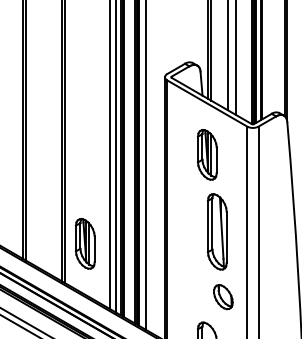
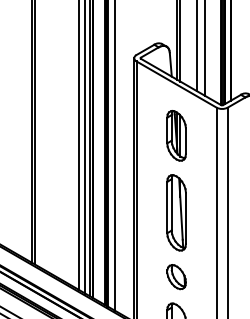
part: (217, 231) -> (176, 212), moved
part: (85, 243) -> (54, 224), removed
part: (223, 297) -> (176, 277), moved

